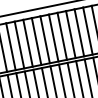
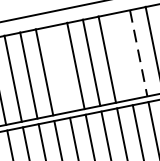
line: (88, 31) -> (139, 54), solid -> dashed
line: (79, 32) -> (123, 55), removed
line: (44, 39) -> (59, 68), removed

